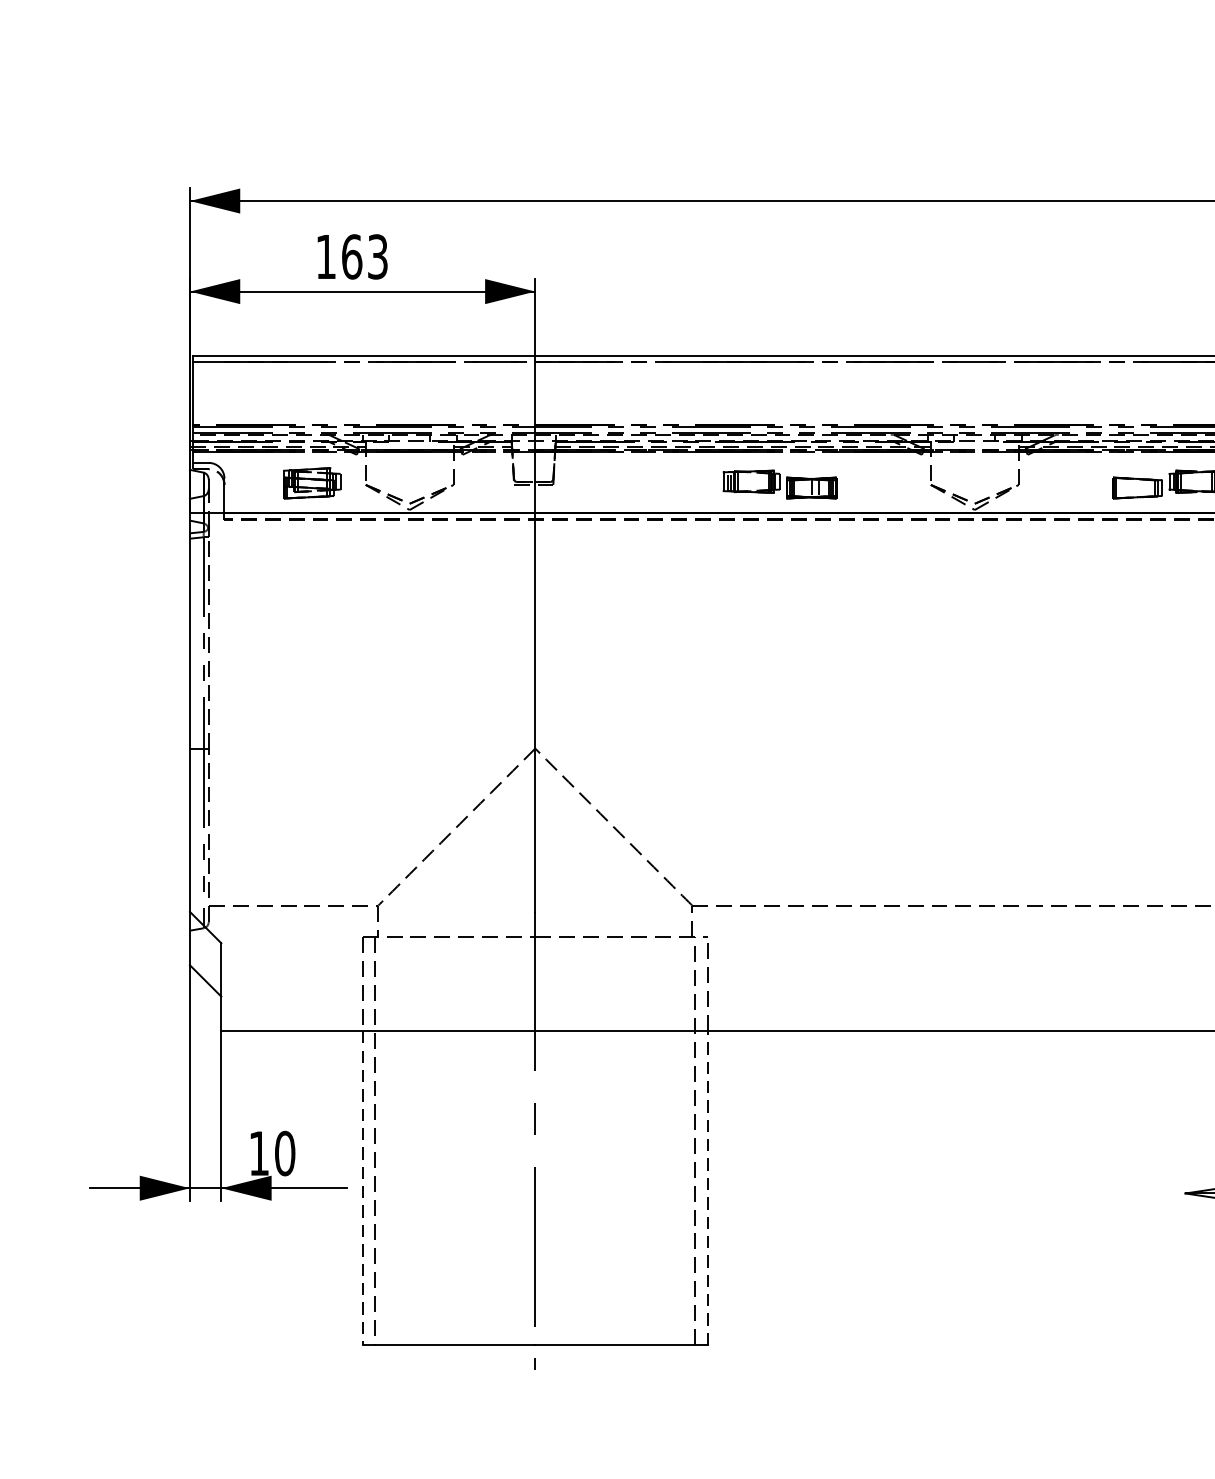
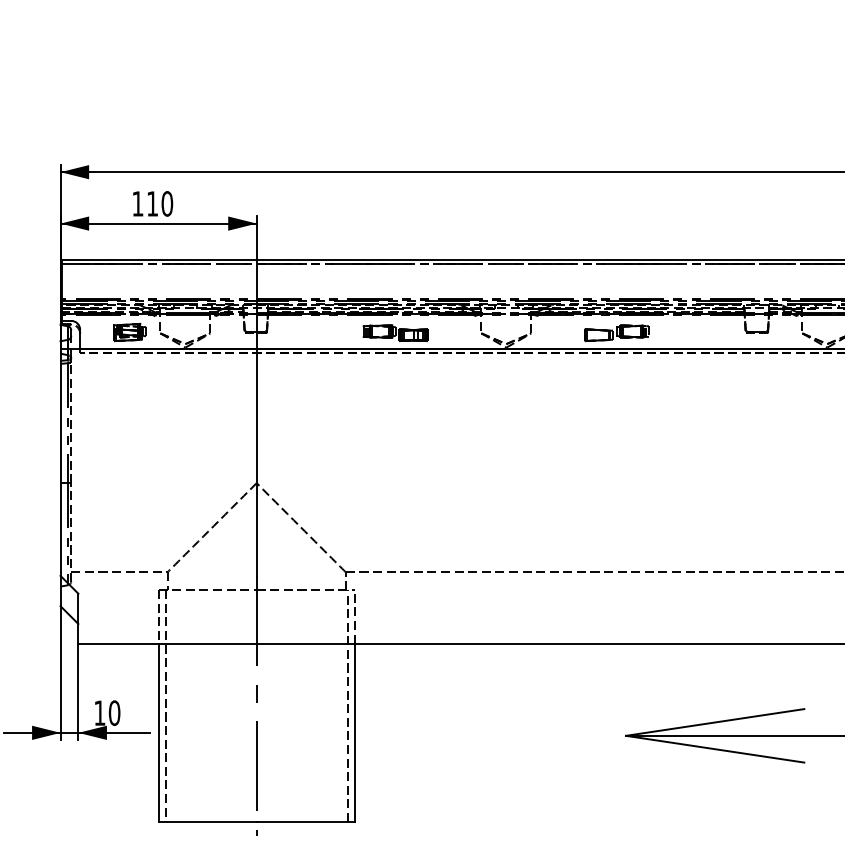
text: (365, 256) -> (160, 203), 163 -> 110
line: (707, 1187) -> (354, 732), dashed -> solid
line: (362, 1189) -> (158, 733), dashed -> solid

